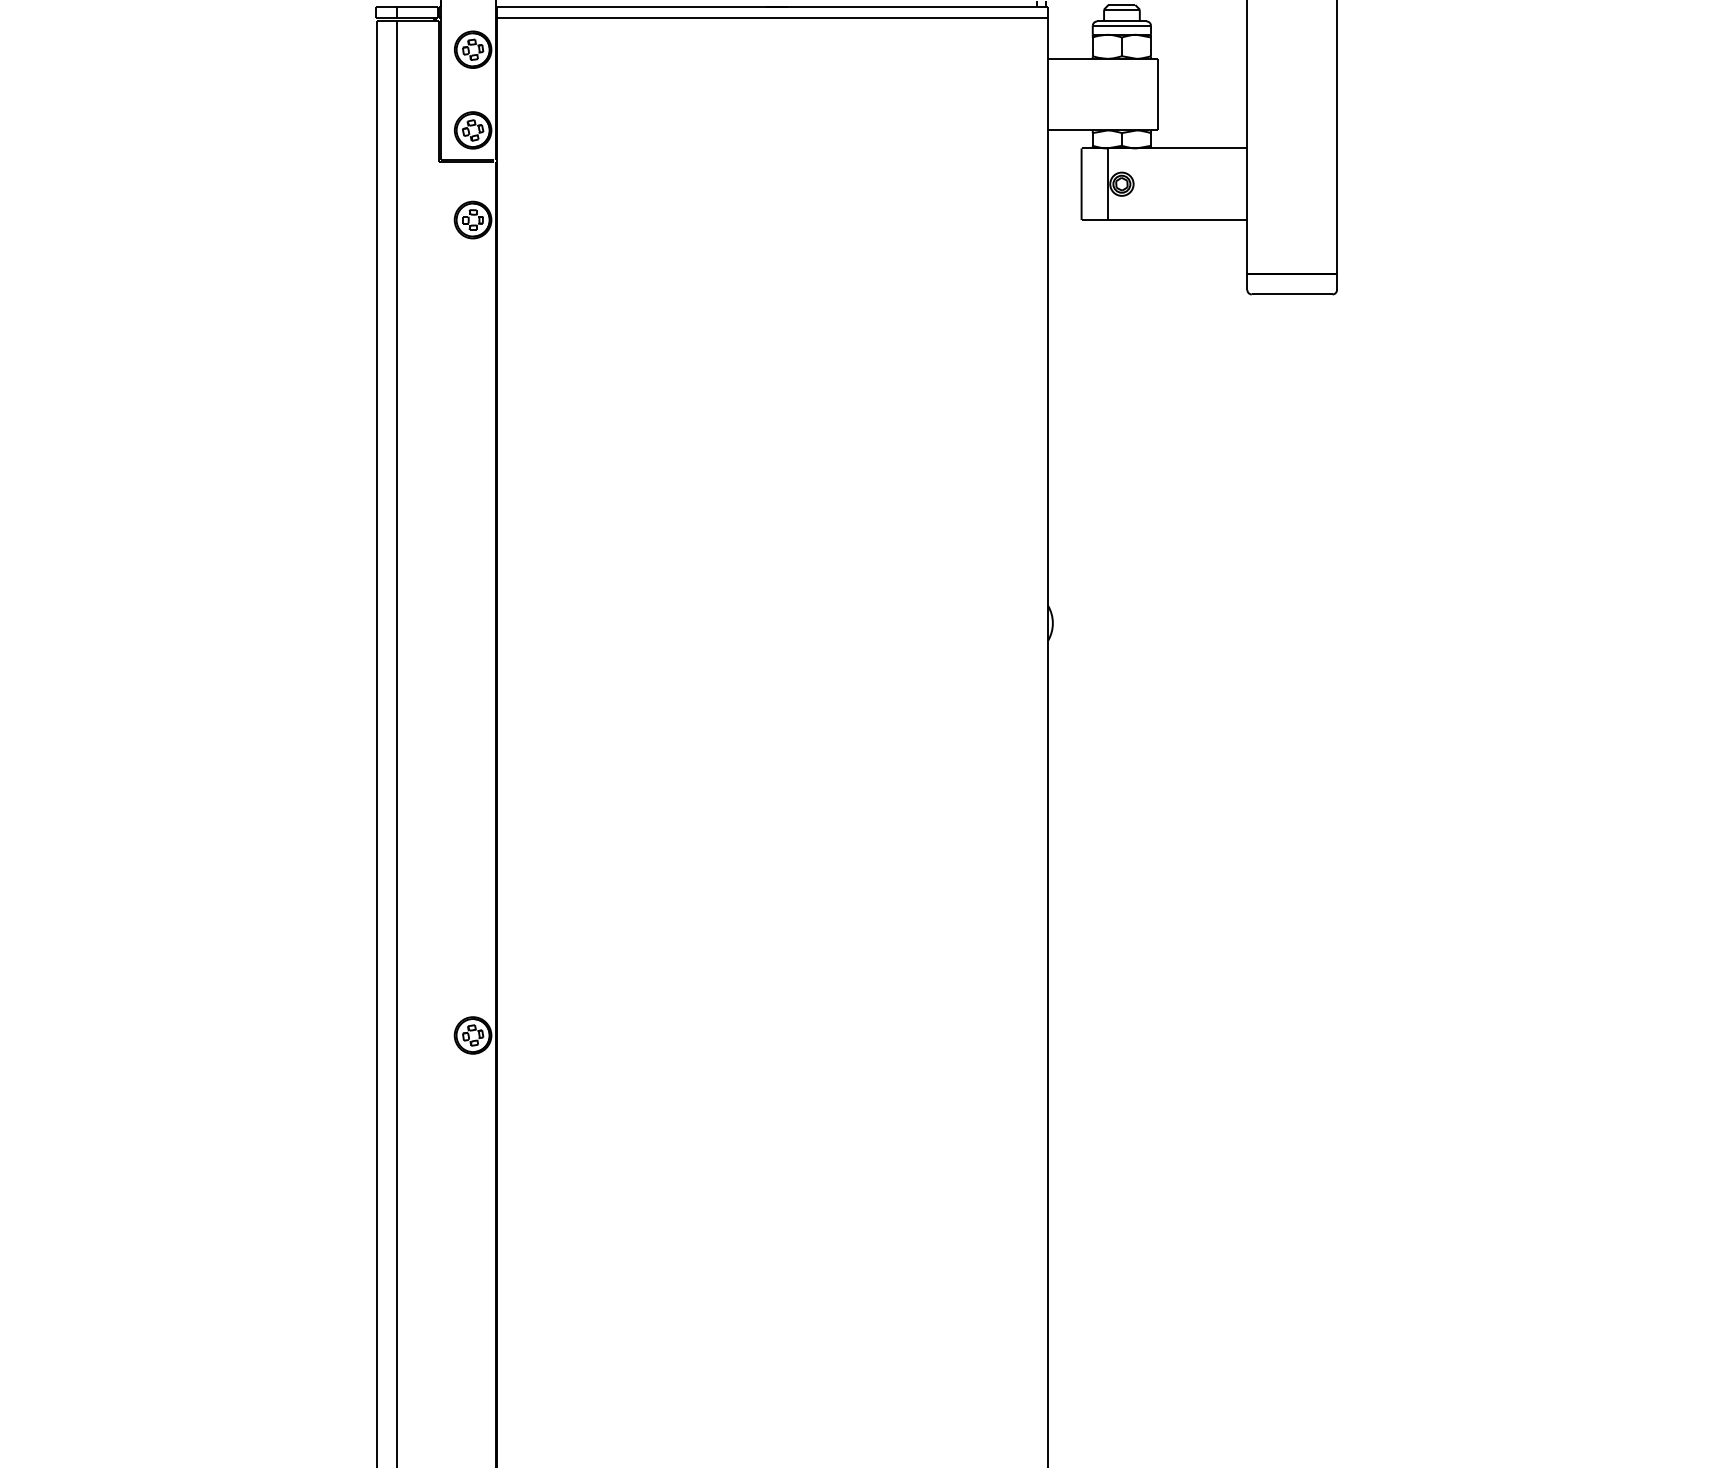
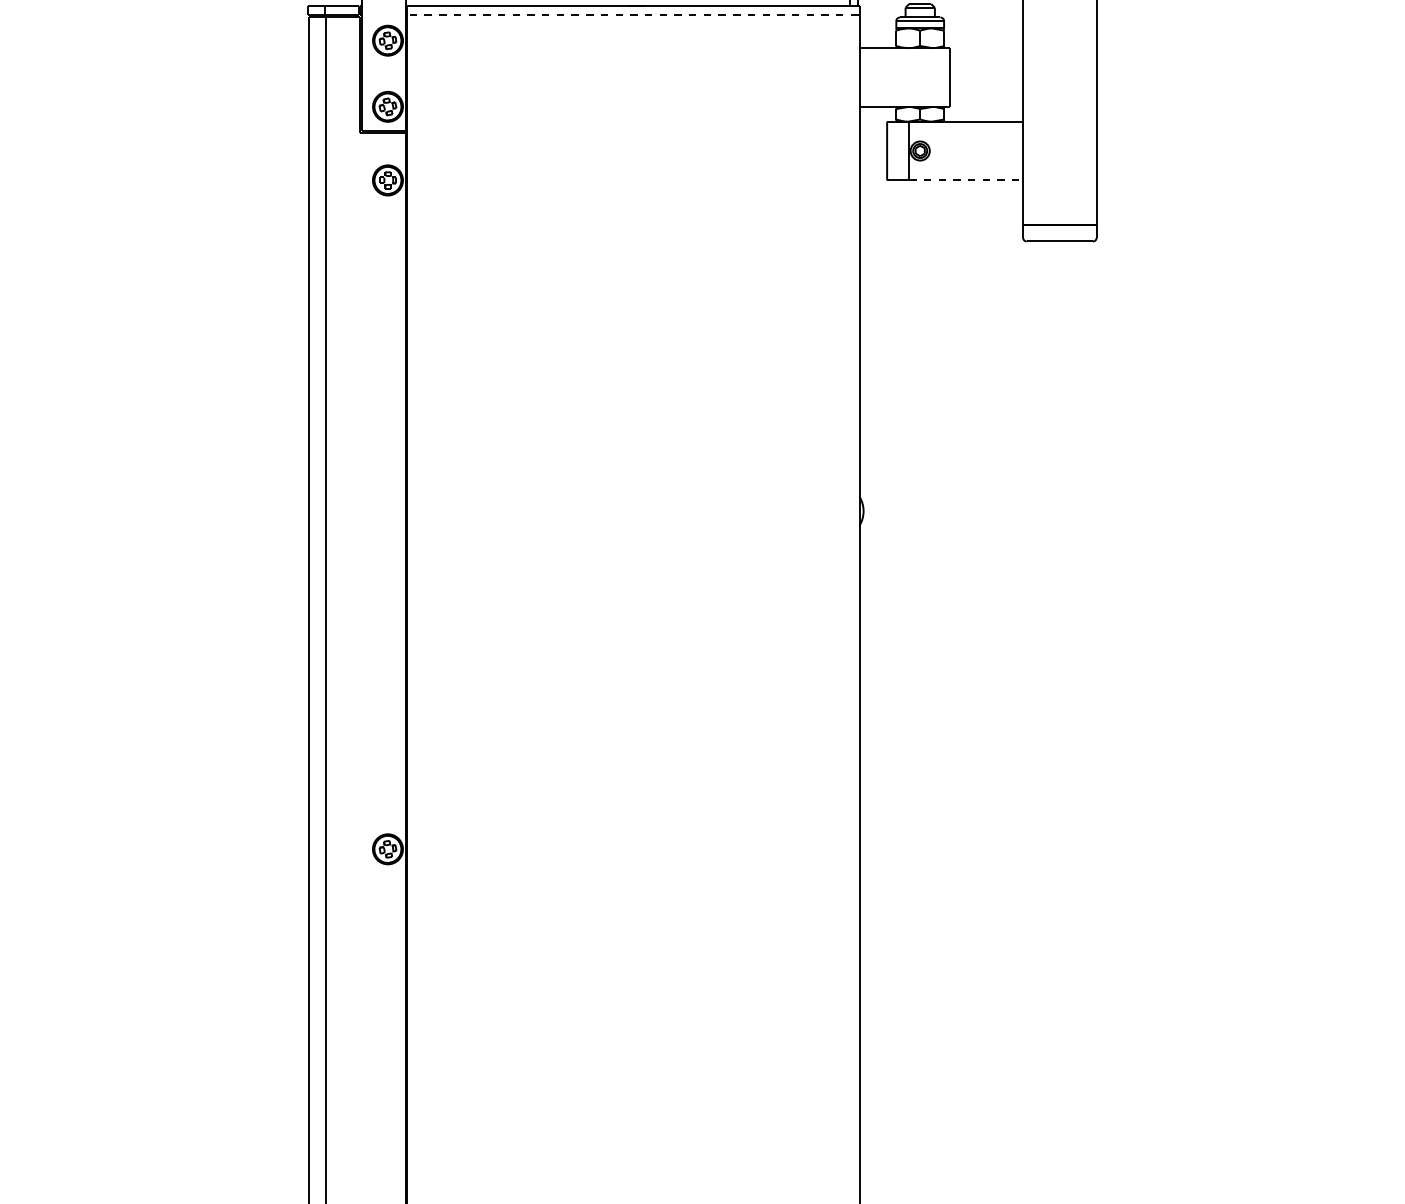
line: (771, 18) -> (632, 15), solid -> dashed
line: (1178, 220) -> (966, 180), solid -> dashed

